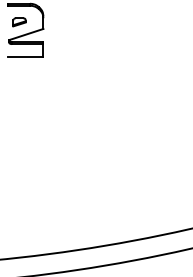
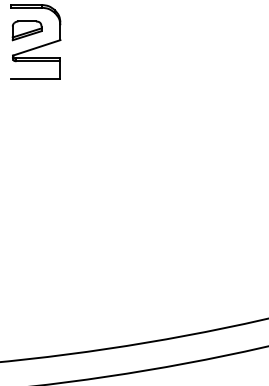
part: (19, 22) -> (26, 30), size x1.67

